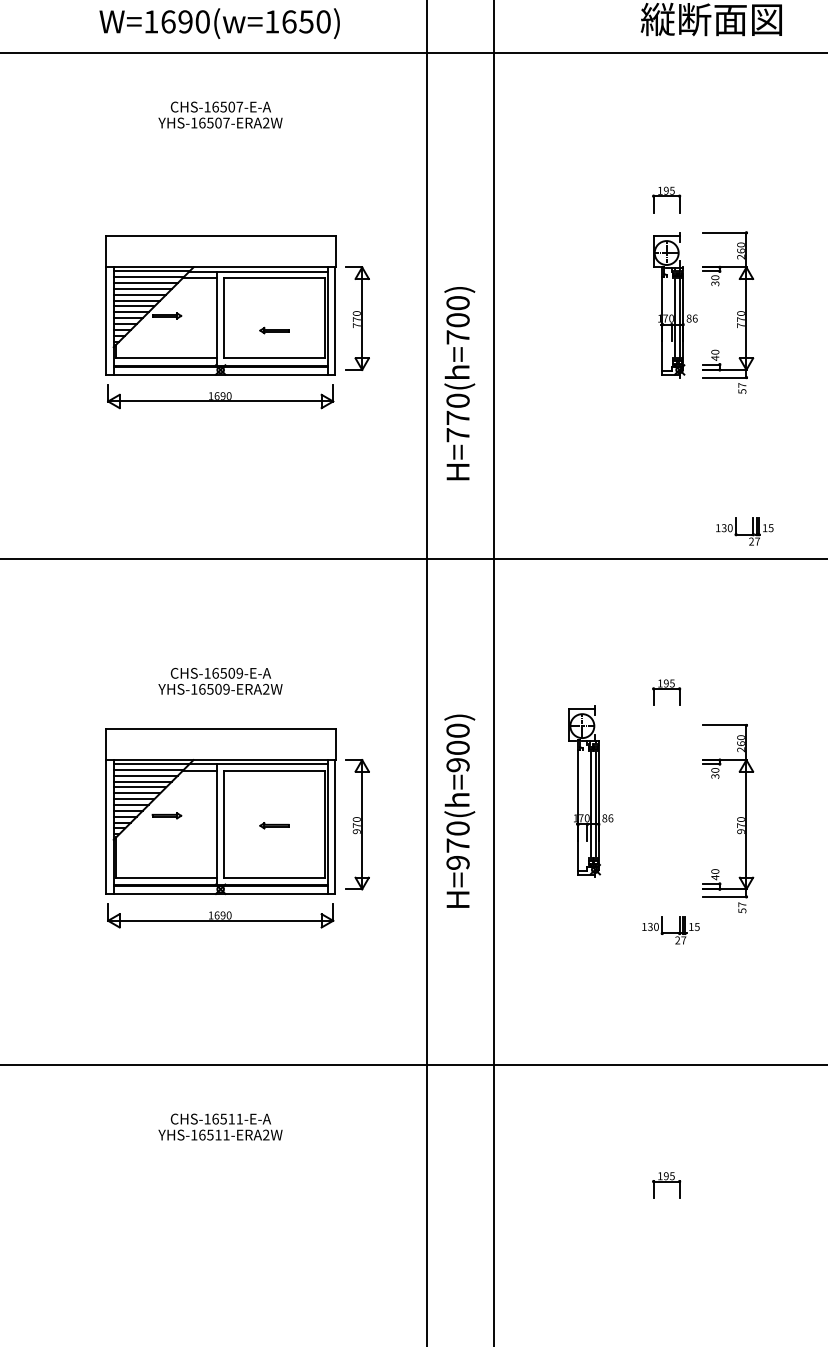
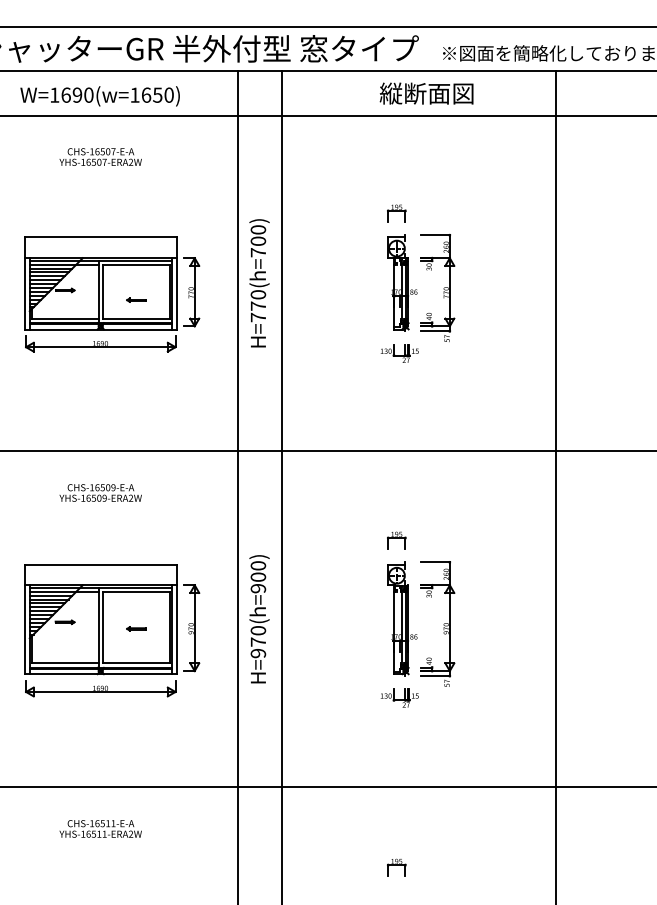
text: (459, 383) -> (259, 283), moved
part: (744, 531) -> (399, 353), moved
text: (220, 680) -> (100, 492), moved
part: (590, 790) -> (402, 618), moved

